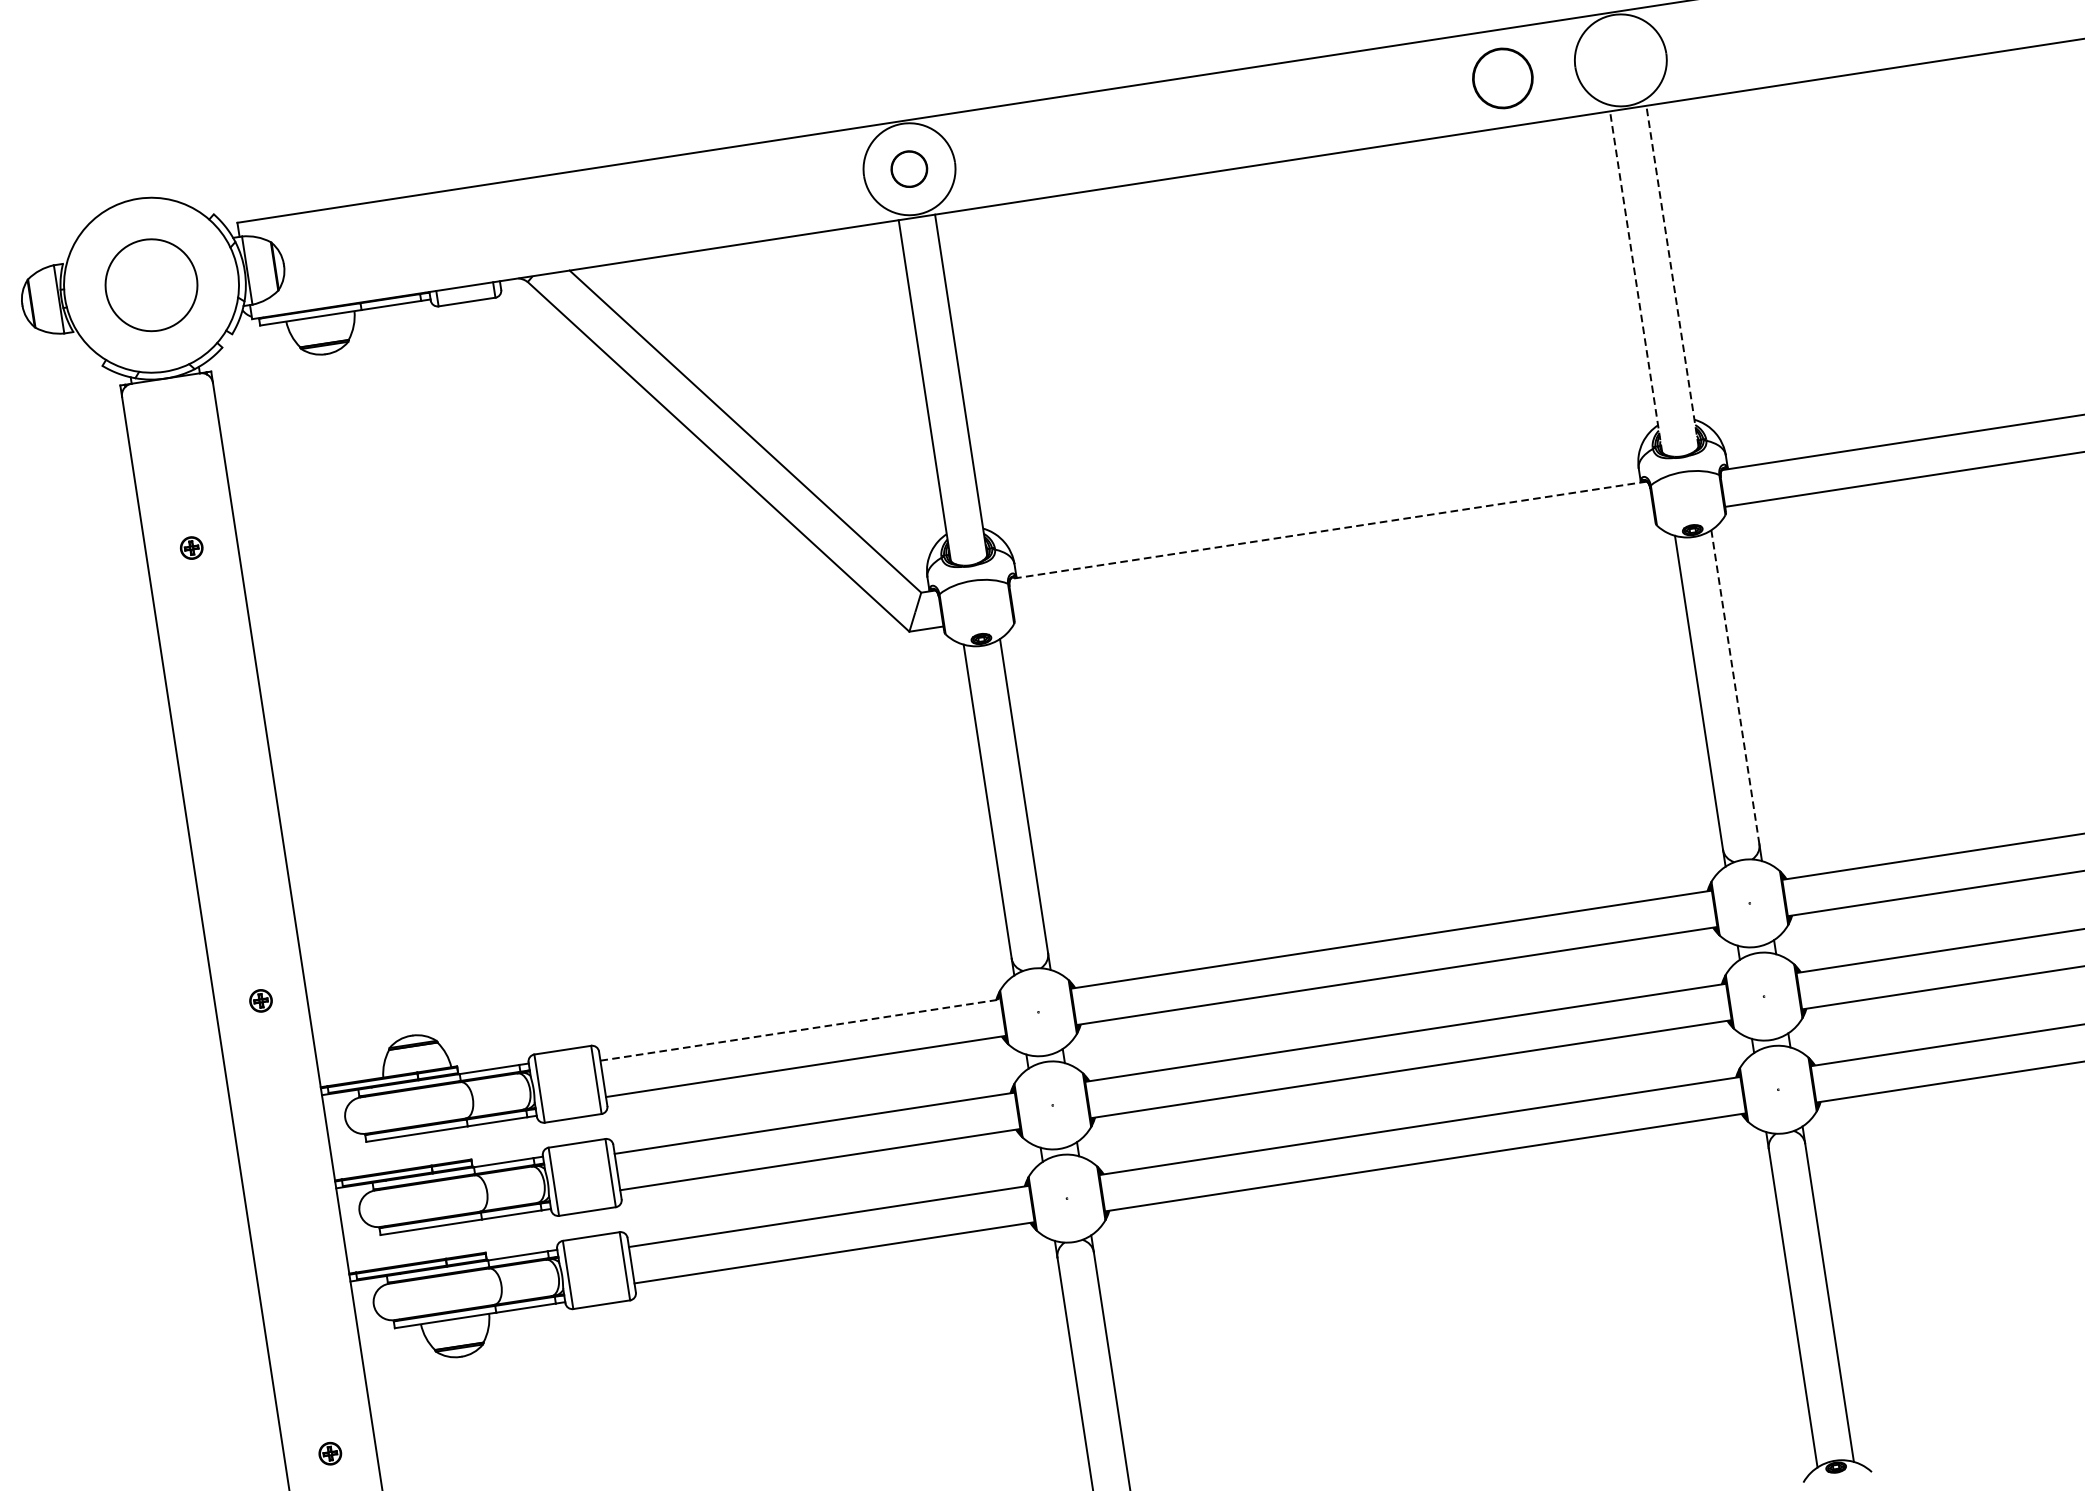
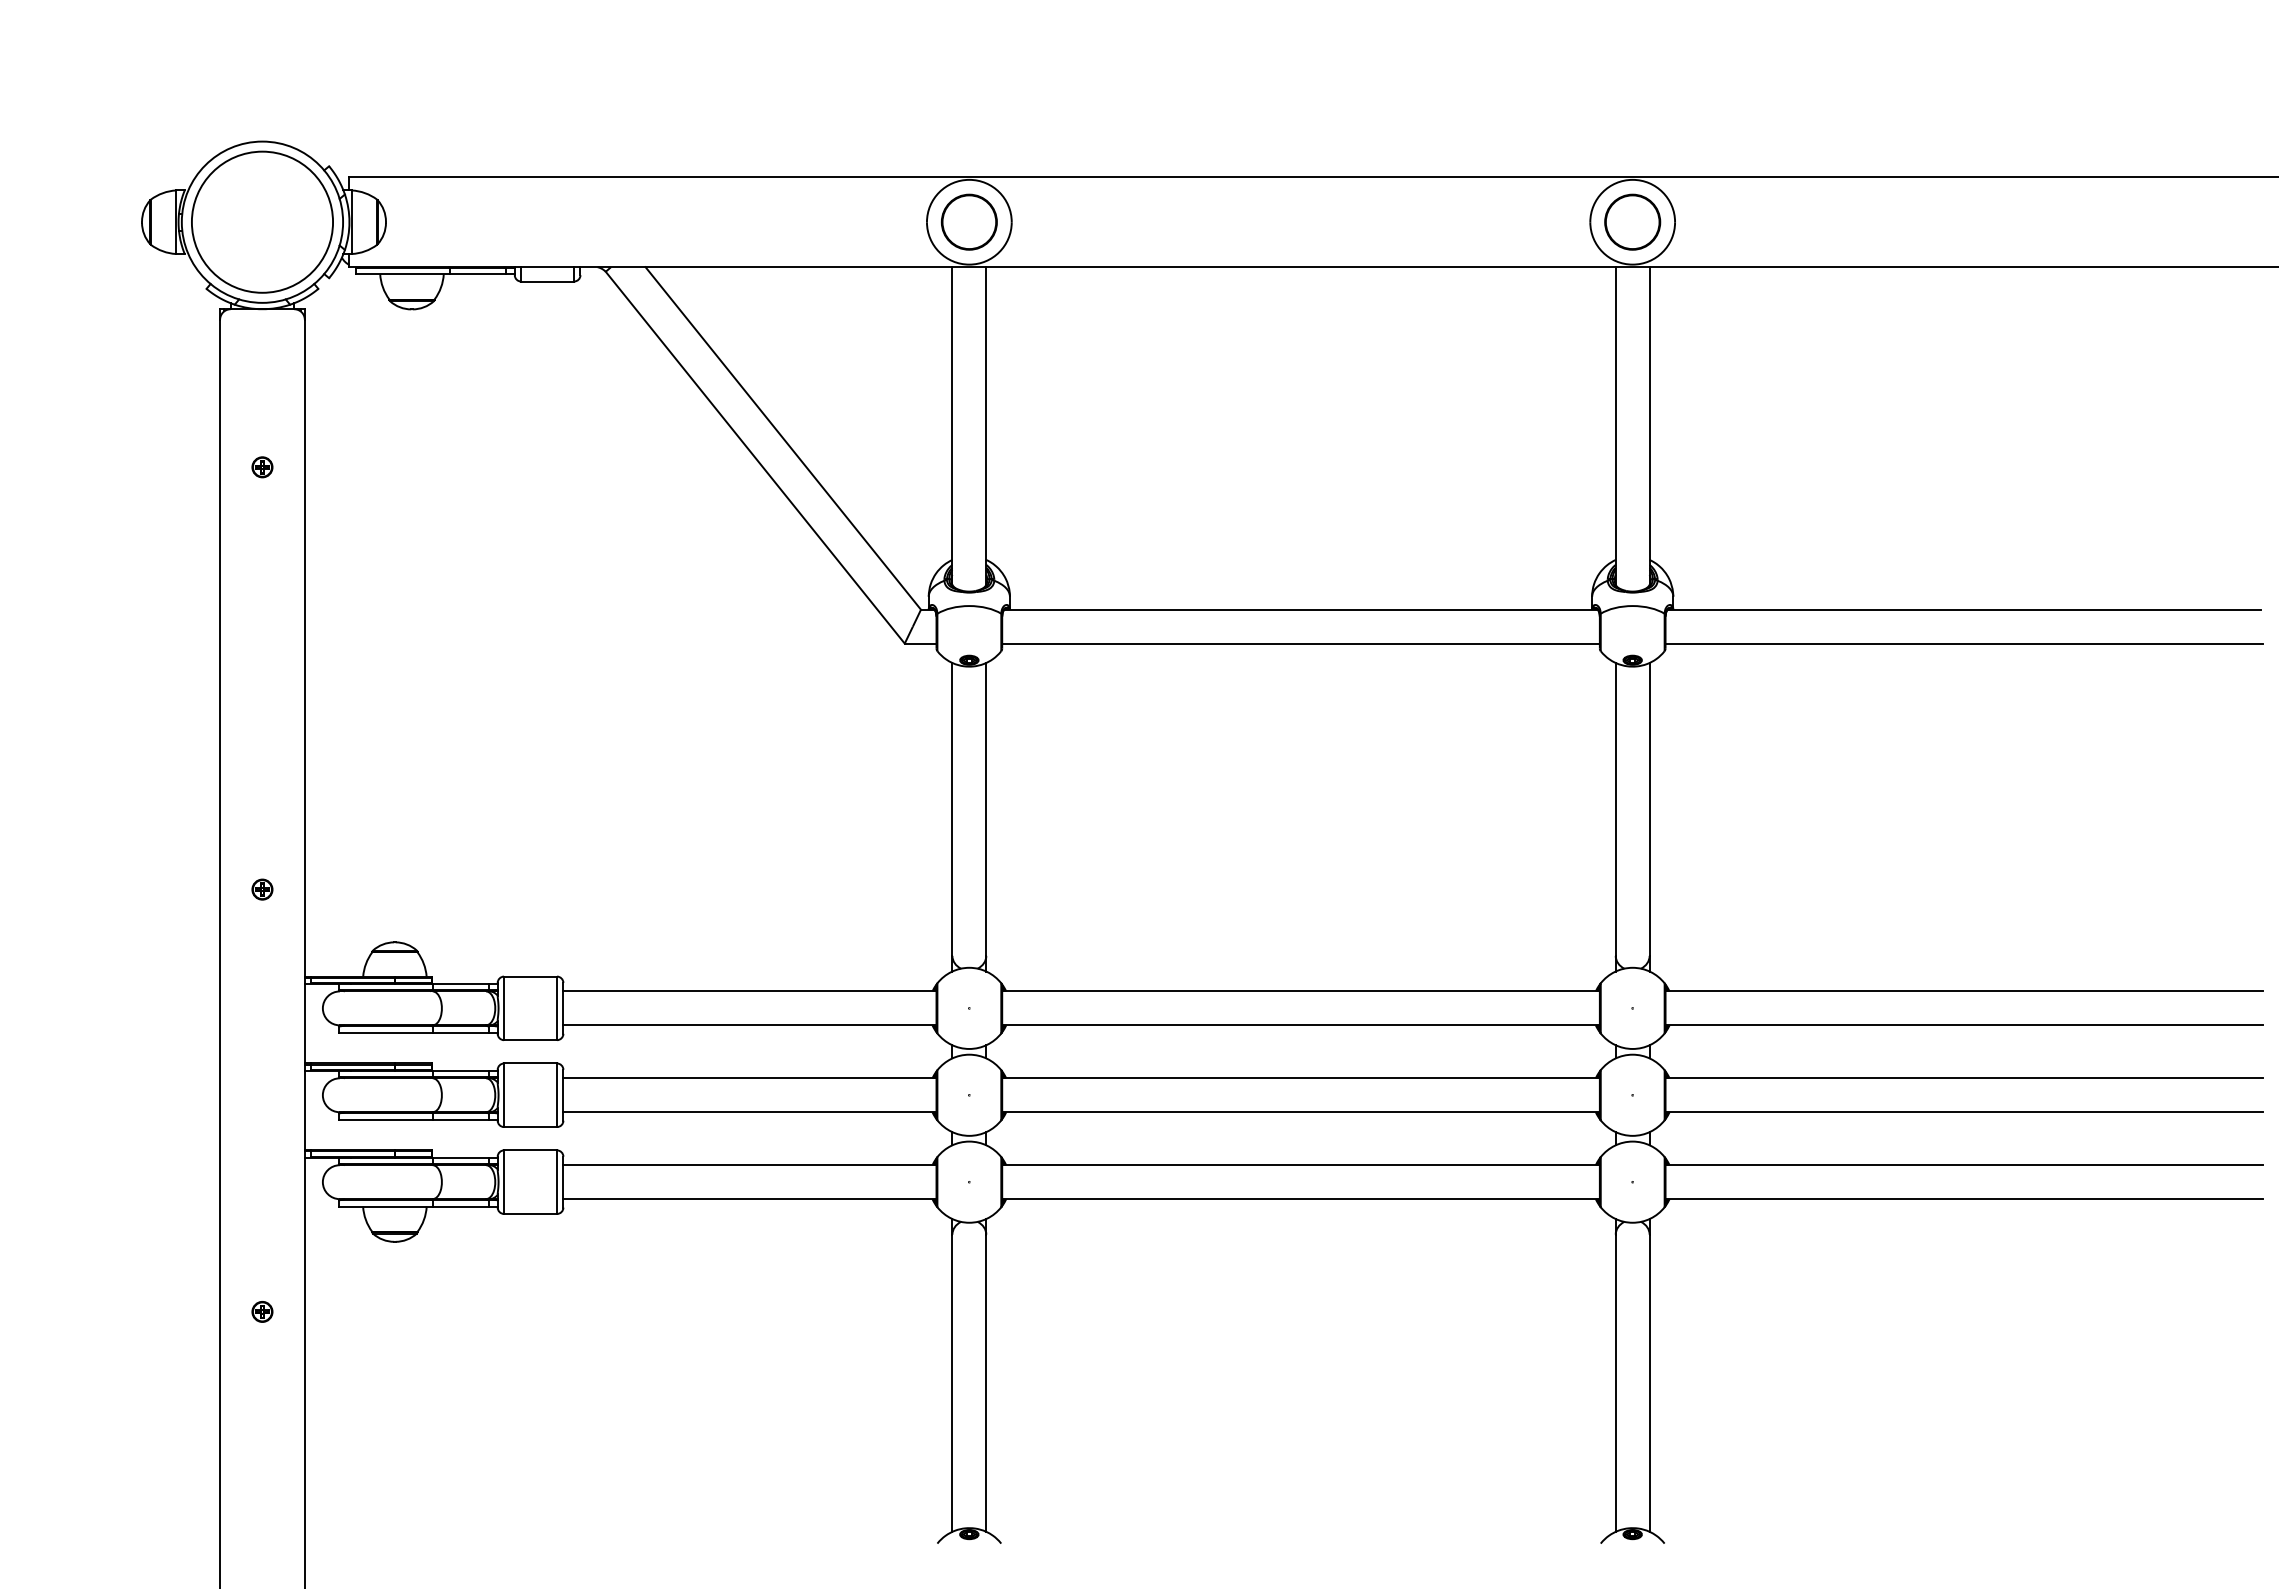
circle: (1502, 77) -> (1632, 221), moved
circle: (908, 168) -> (968, 221), size x1.67
line: (1672, 276) -> (1649, 426), dashed -> solid
line: (1635, 282) -> (1615, 426), dashed -> solid
circle: (151, 284) -> (262, 221), size x1.67
line: (1329, 530) -> (1301, 609), dashed -> solid
line: (1333, 566) -> (1300, 643), added
line: (1735, 686) -> (1649, 808), dashed -> solid
line: (800, 1030) -> (749, 991), dashed -> solid

